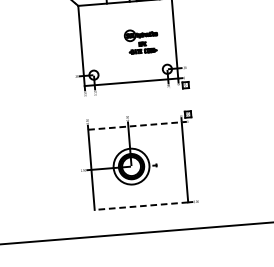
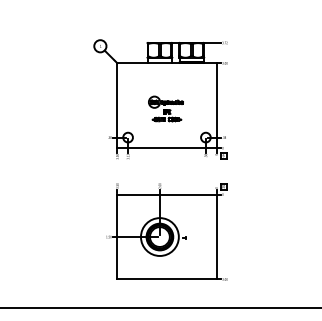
part: (140, 40) -> (165, 108), moved
line: (134, 125) -> (166, 194), dashed -> solid
line: (140, 206) -> (166, 279), dashed -> solid

